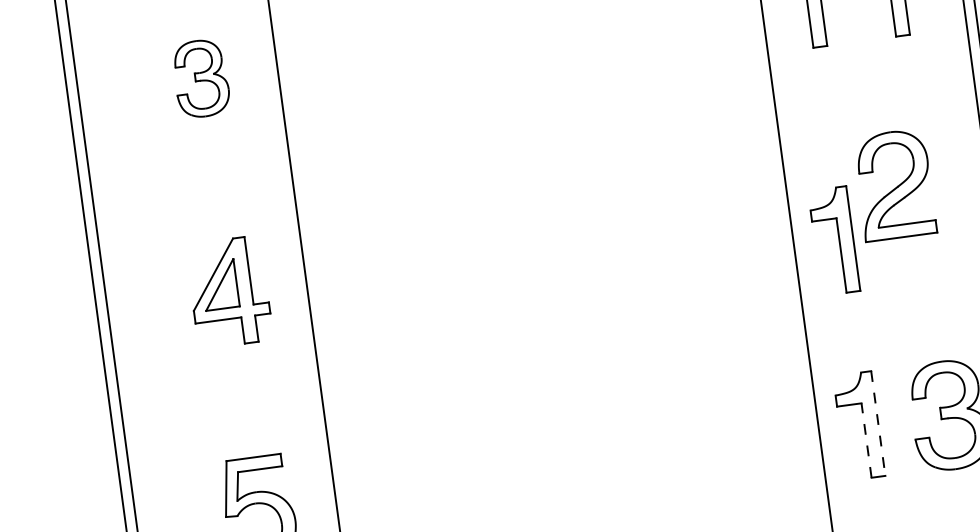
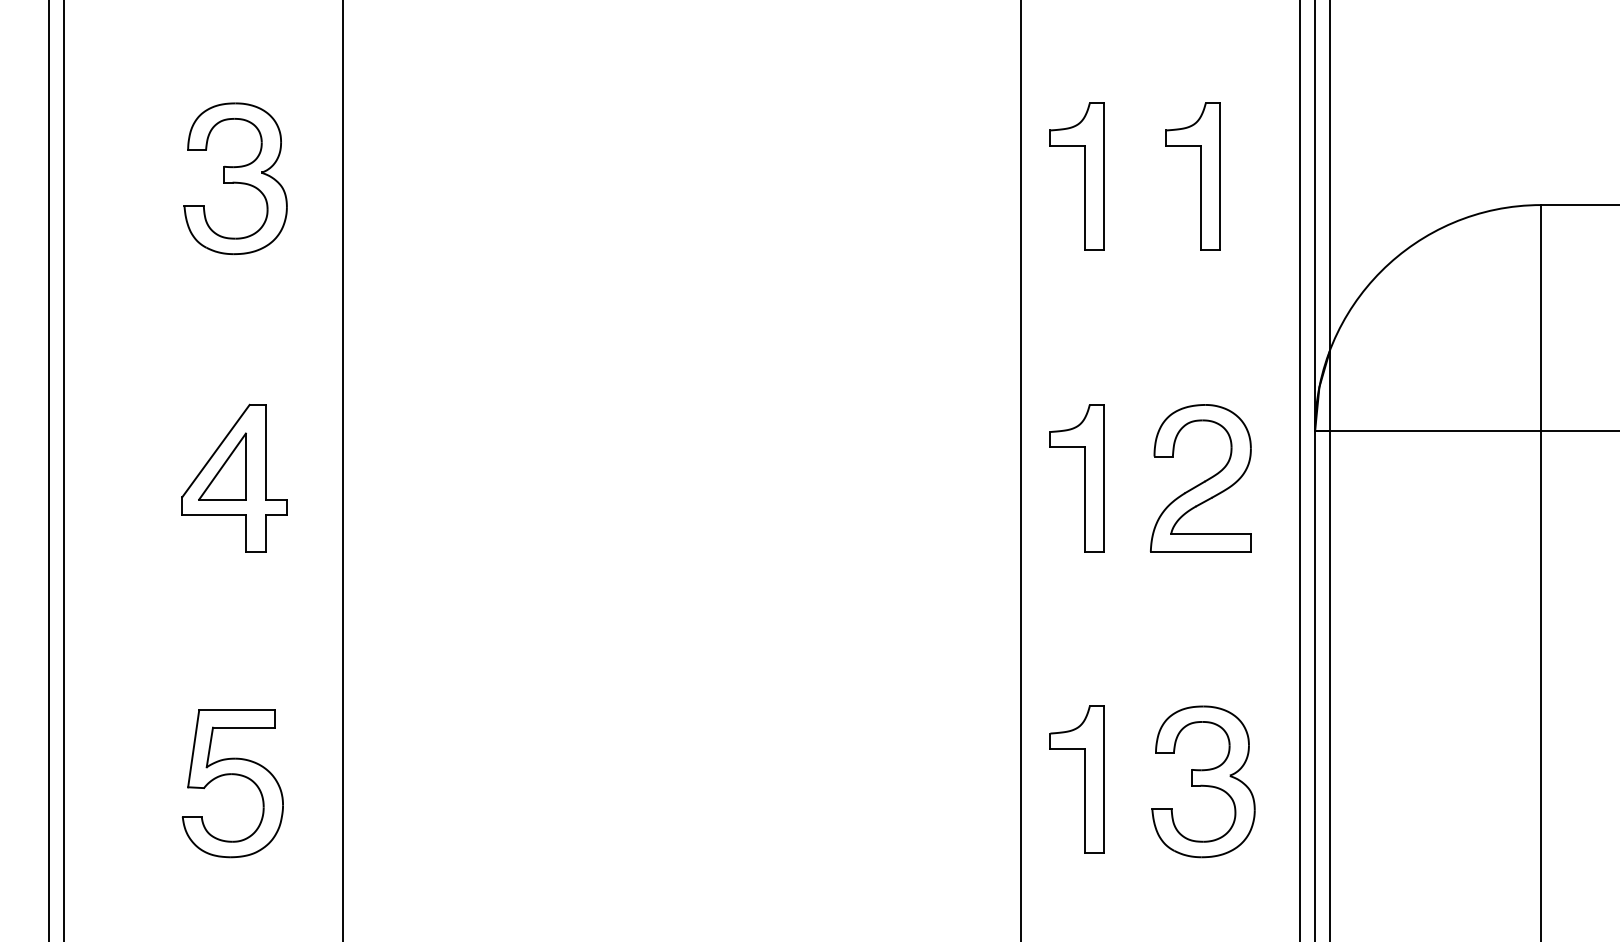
part: (201, 78) -> (235, 178), size x1.43
part: (894, 185) -> (1200, 478), moved
part: (839, 240) -> (1084, 478), moved
line: (878, 423) -> (1104, 780), dashed -> solid
line: (866, 440) -> (1084, 800), dashed -> solid

